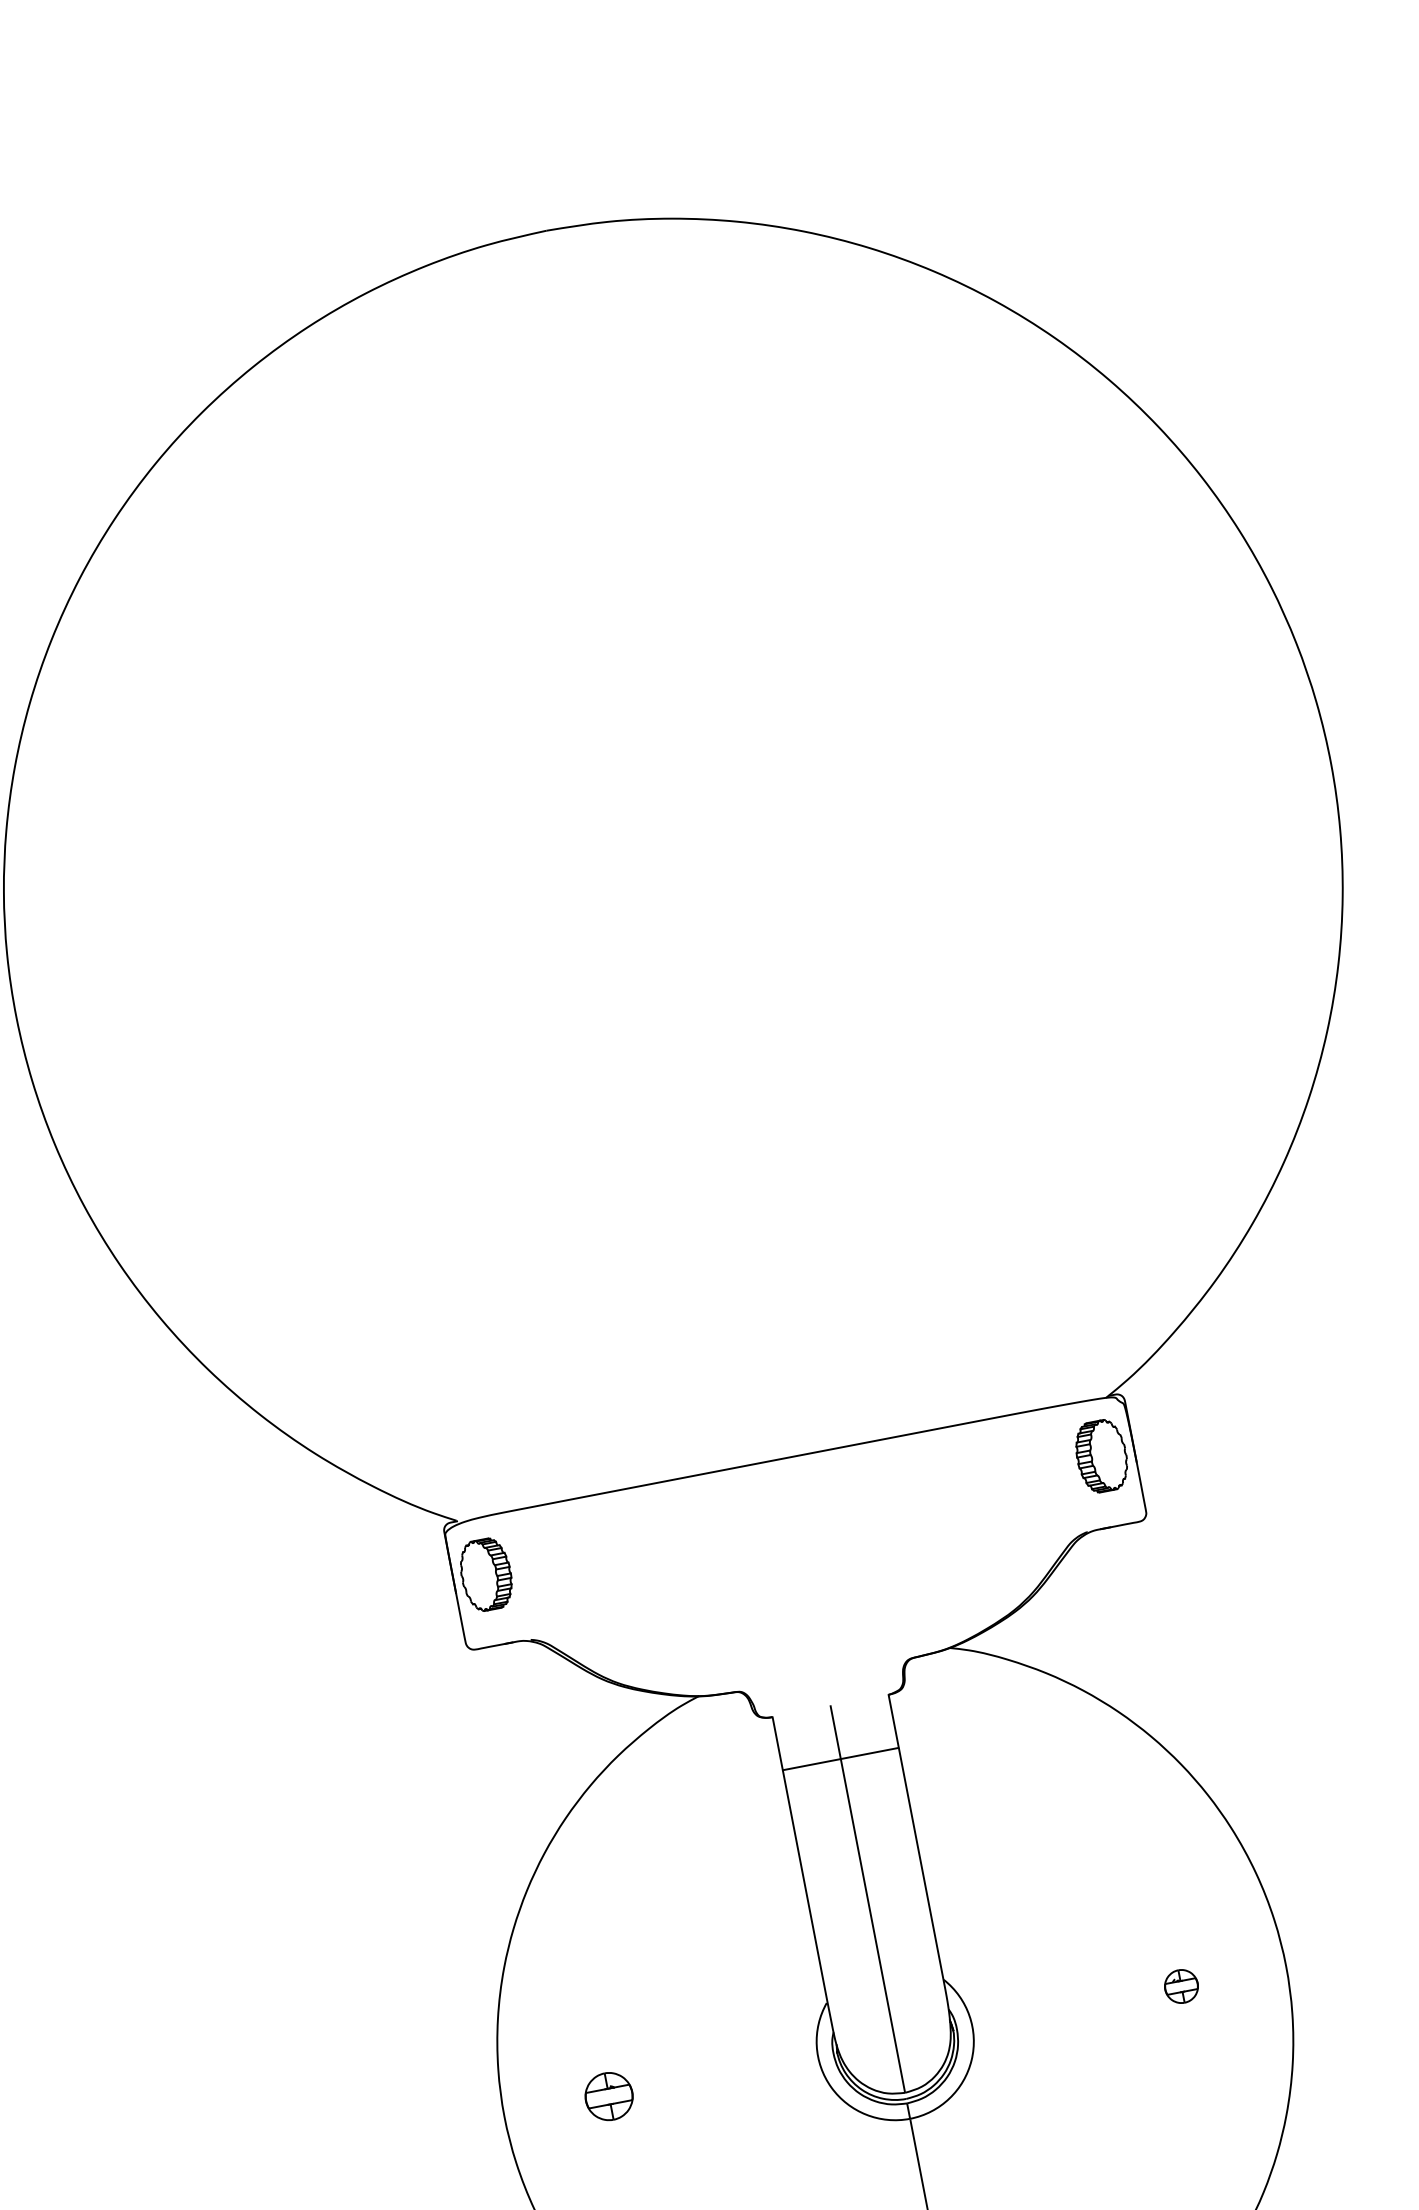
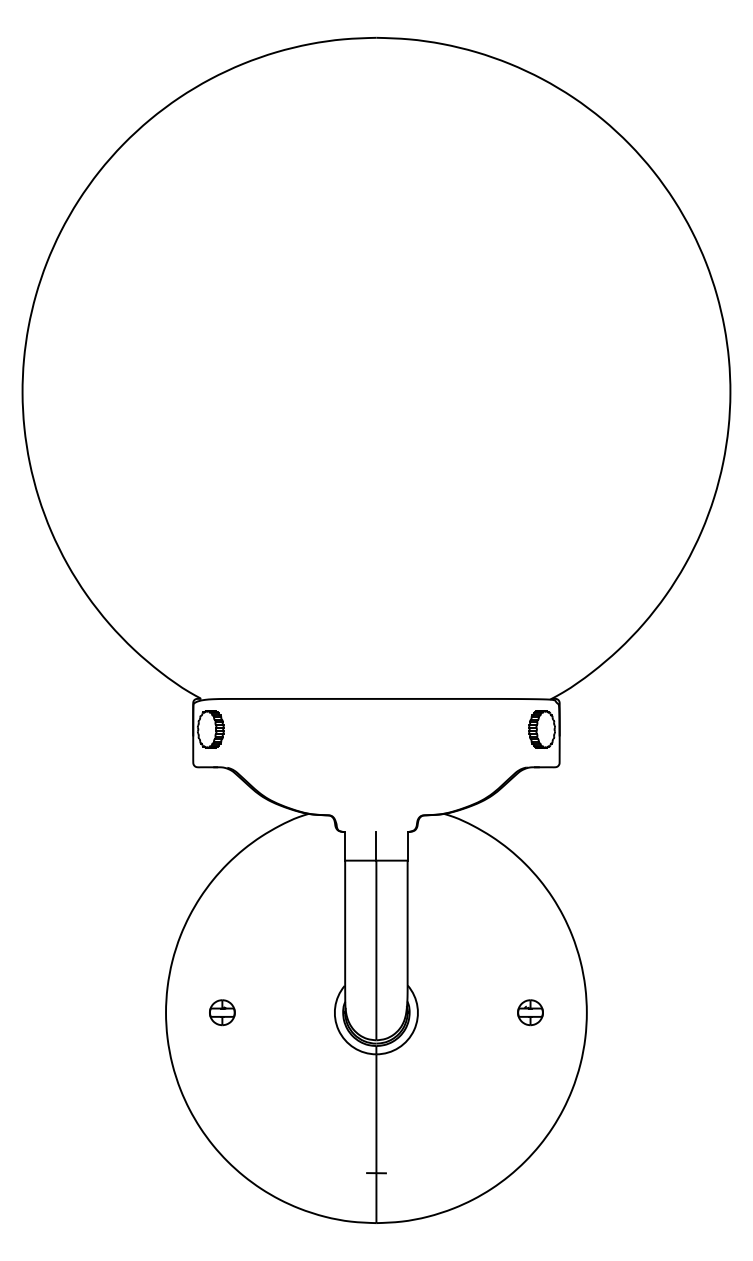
part: (1181, 1985) -> (530, 1012), size x1.43

